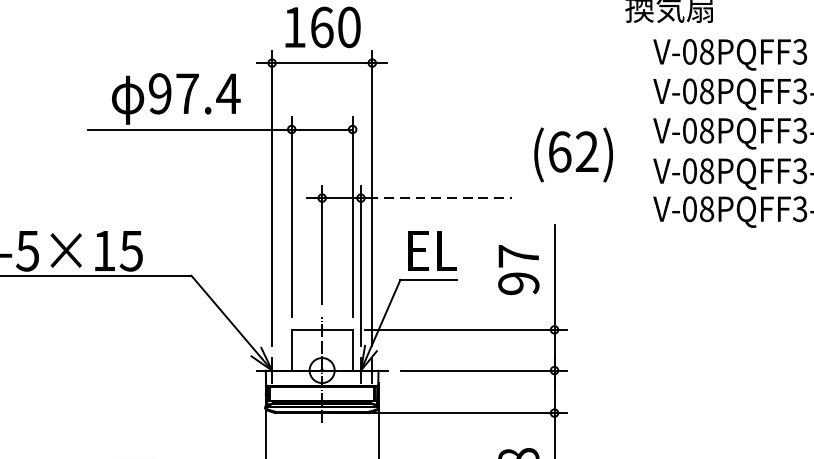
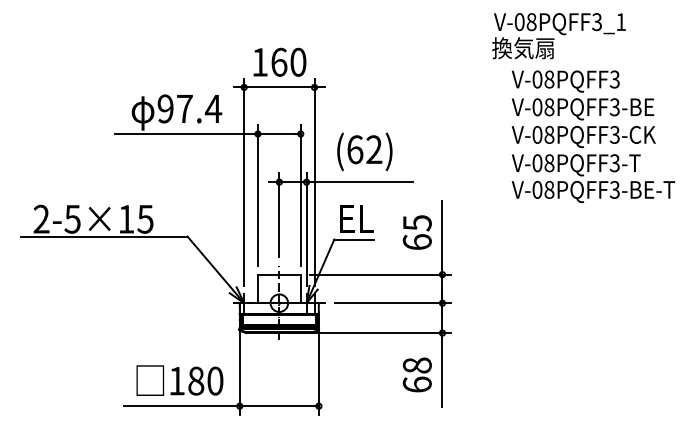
text: (573, 154) -> (364, 151), moved
line: (440, 198) -> (362, 182), dashed -> solid
text: (517, 269) -> (416, 232), 97 -> 65

